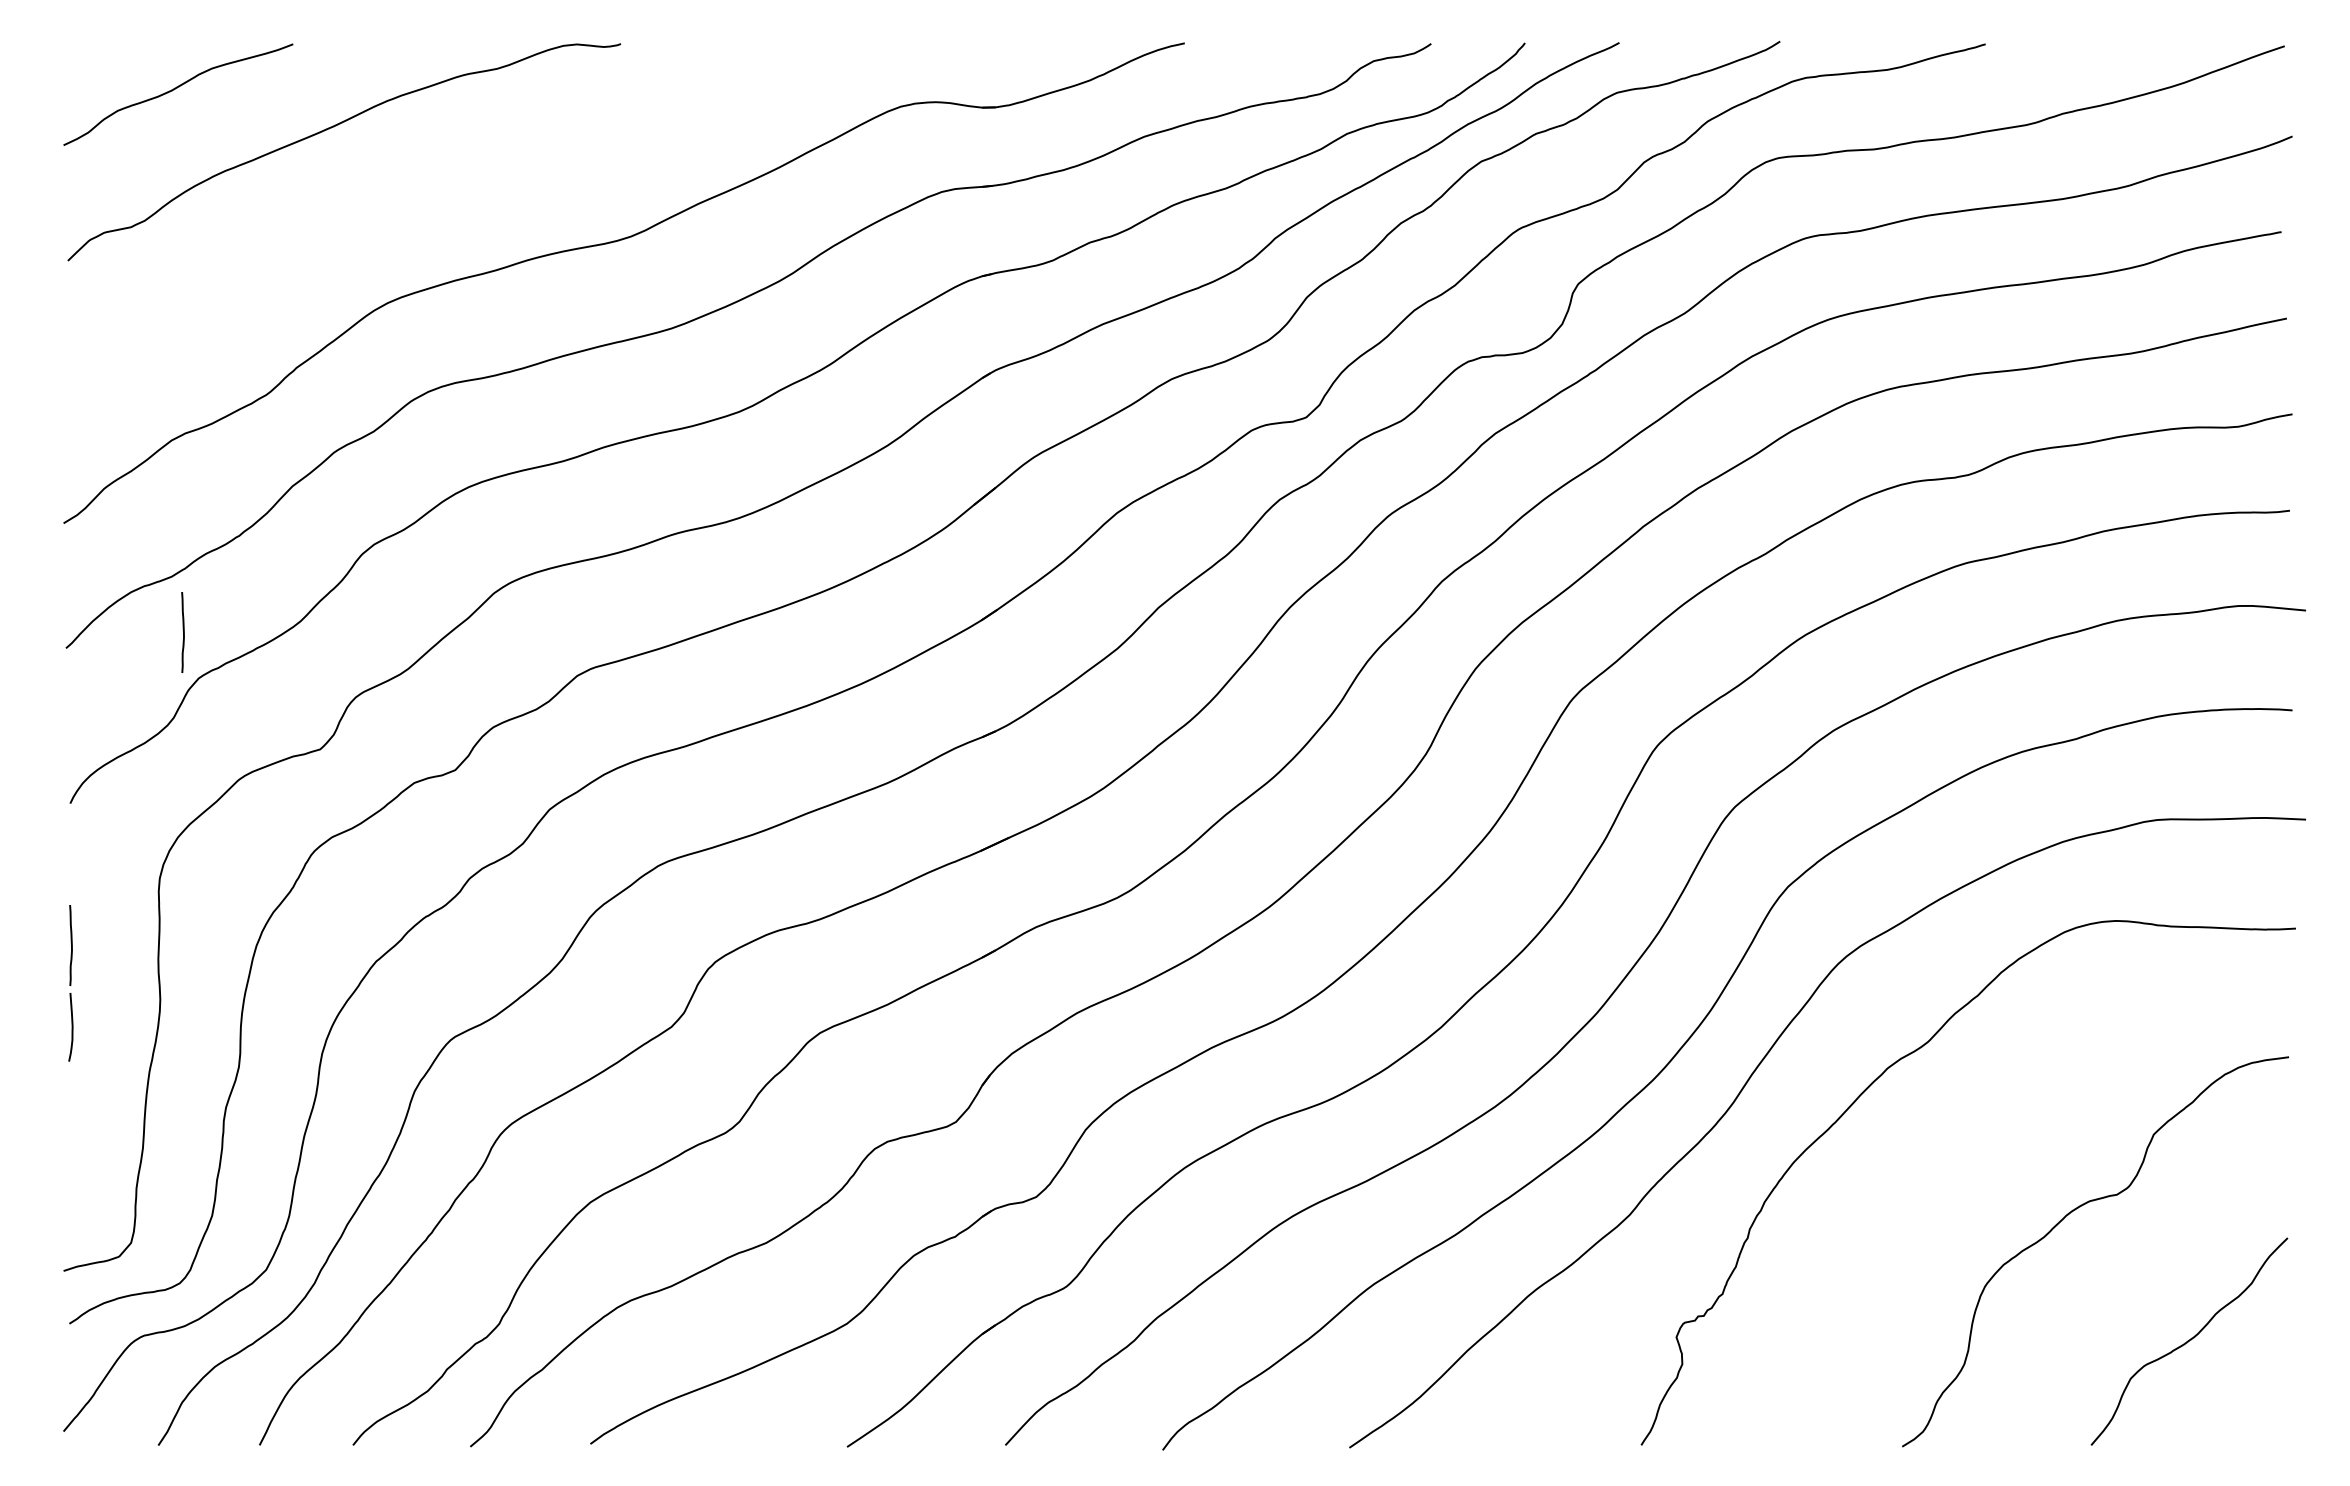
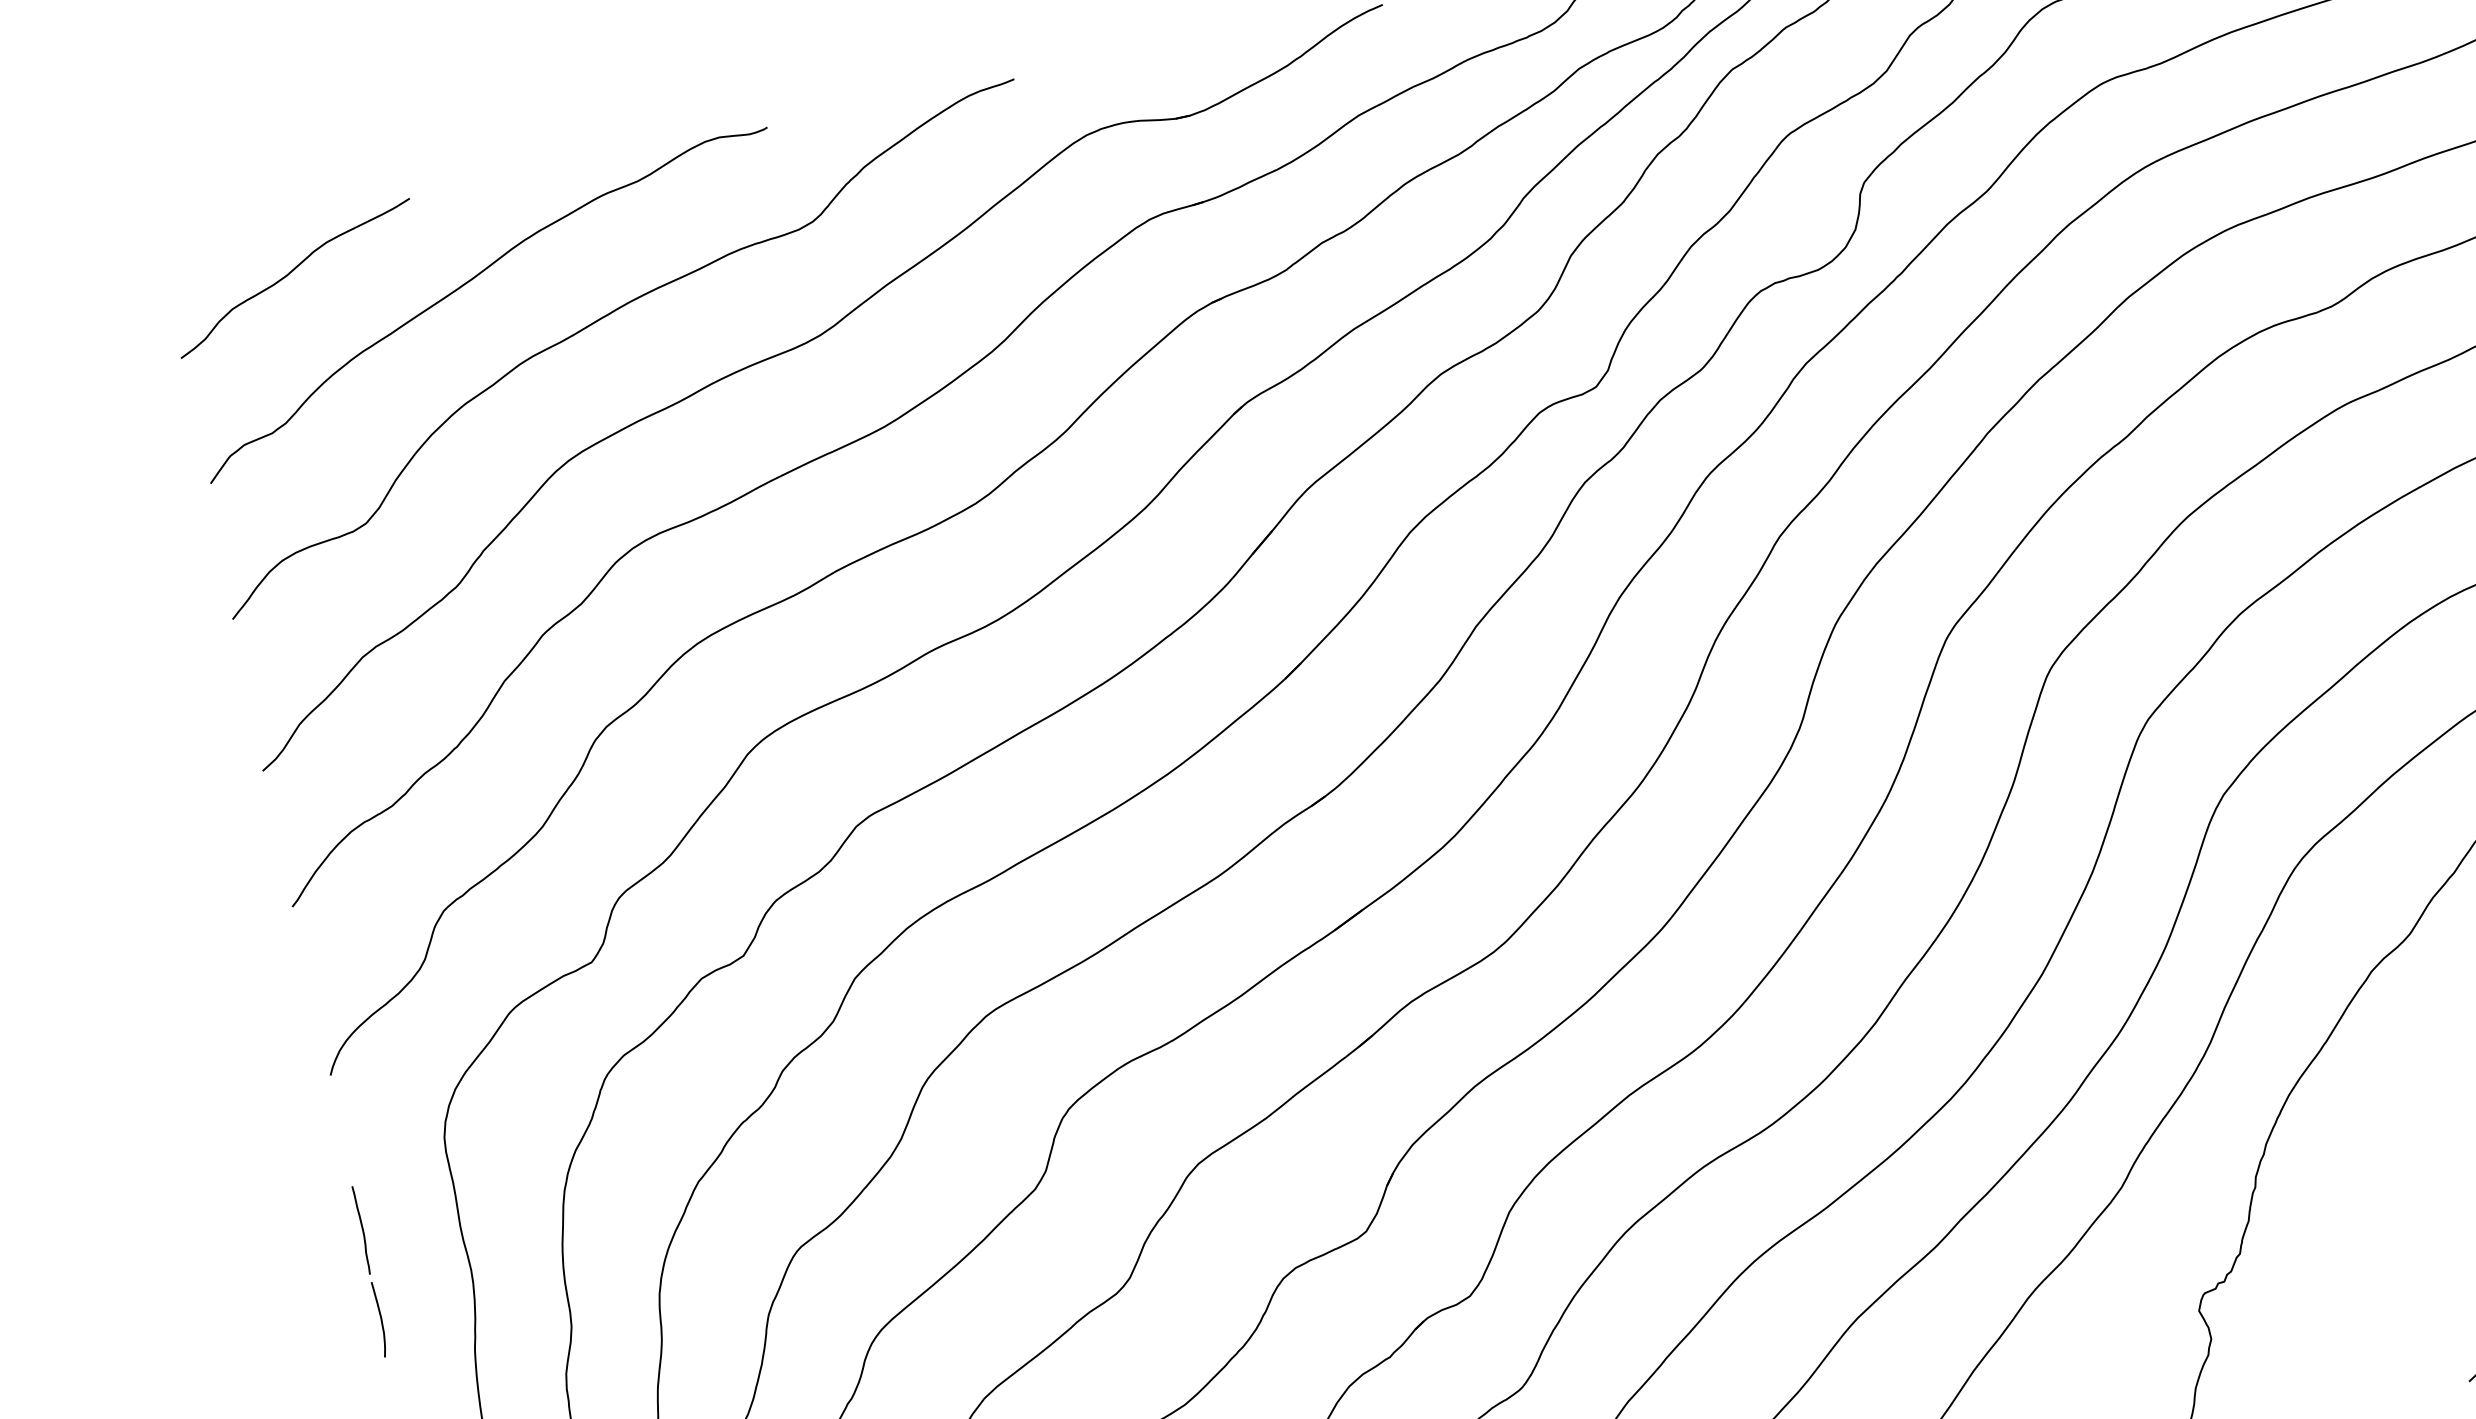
curve: (444, 183) -> (604, 317), added
line: (183, 632) -> (417, 864), removed

